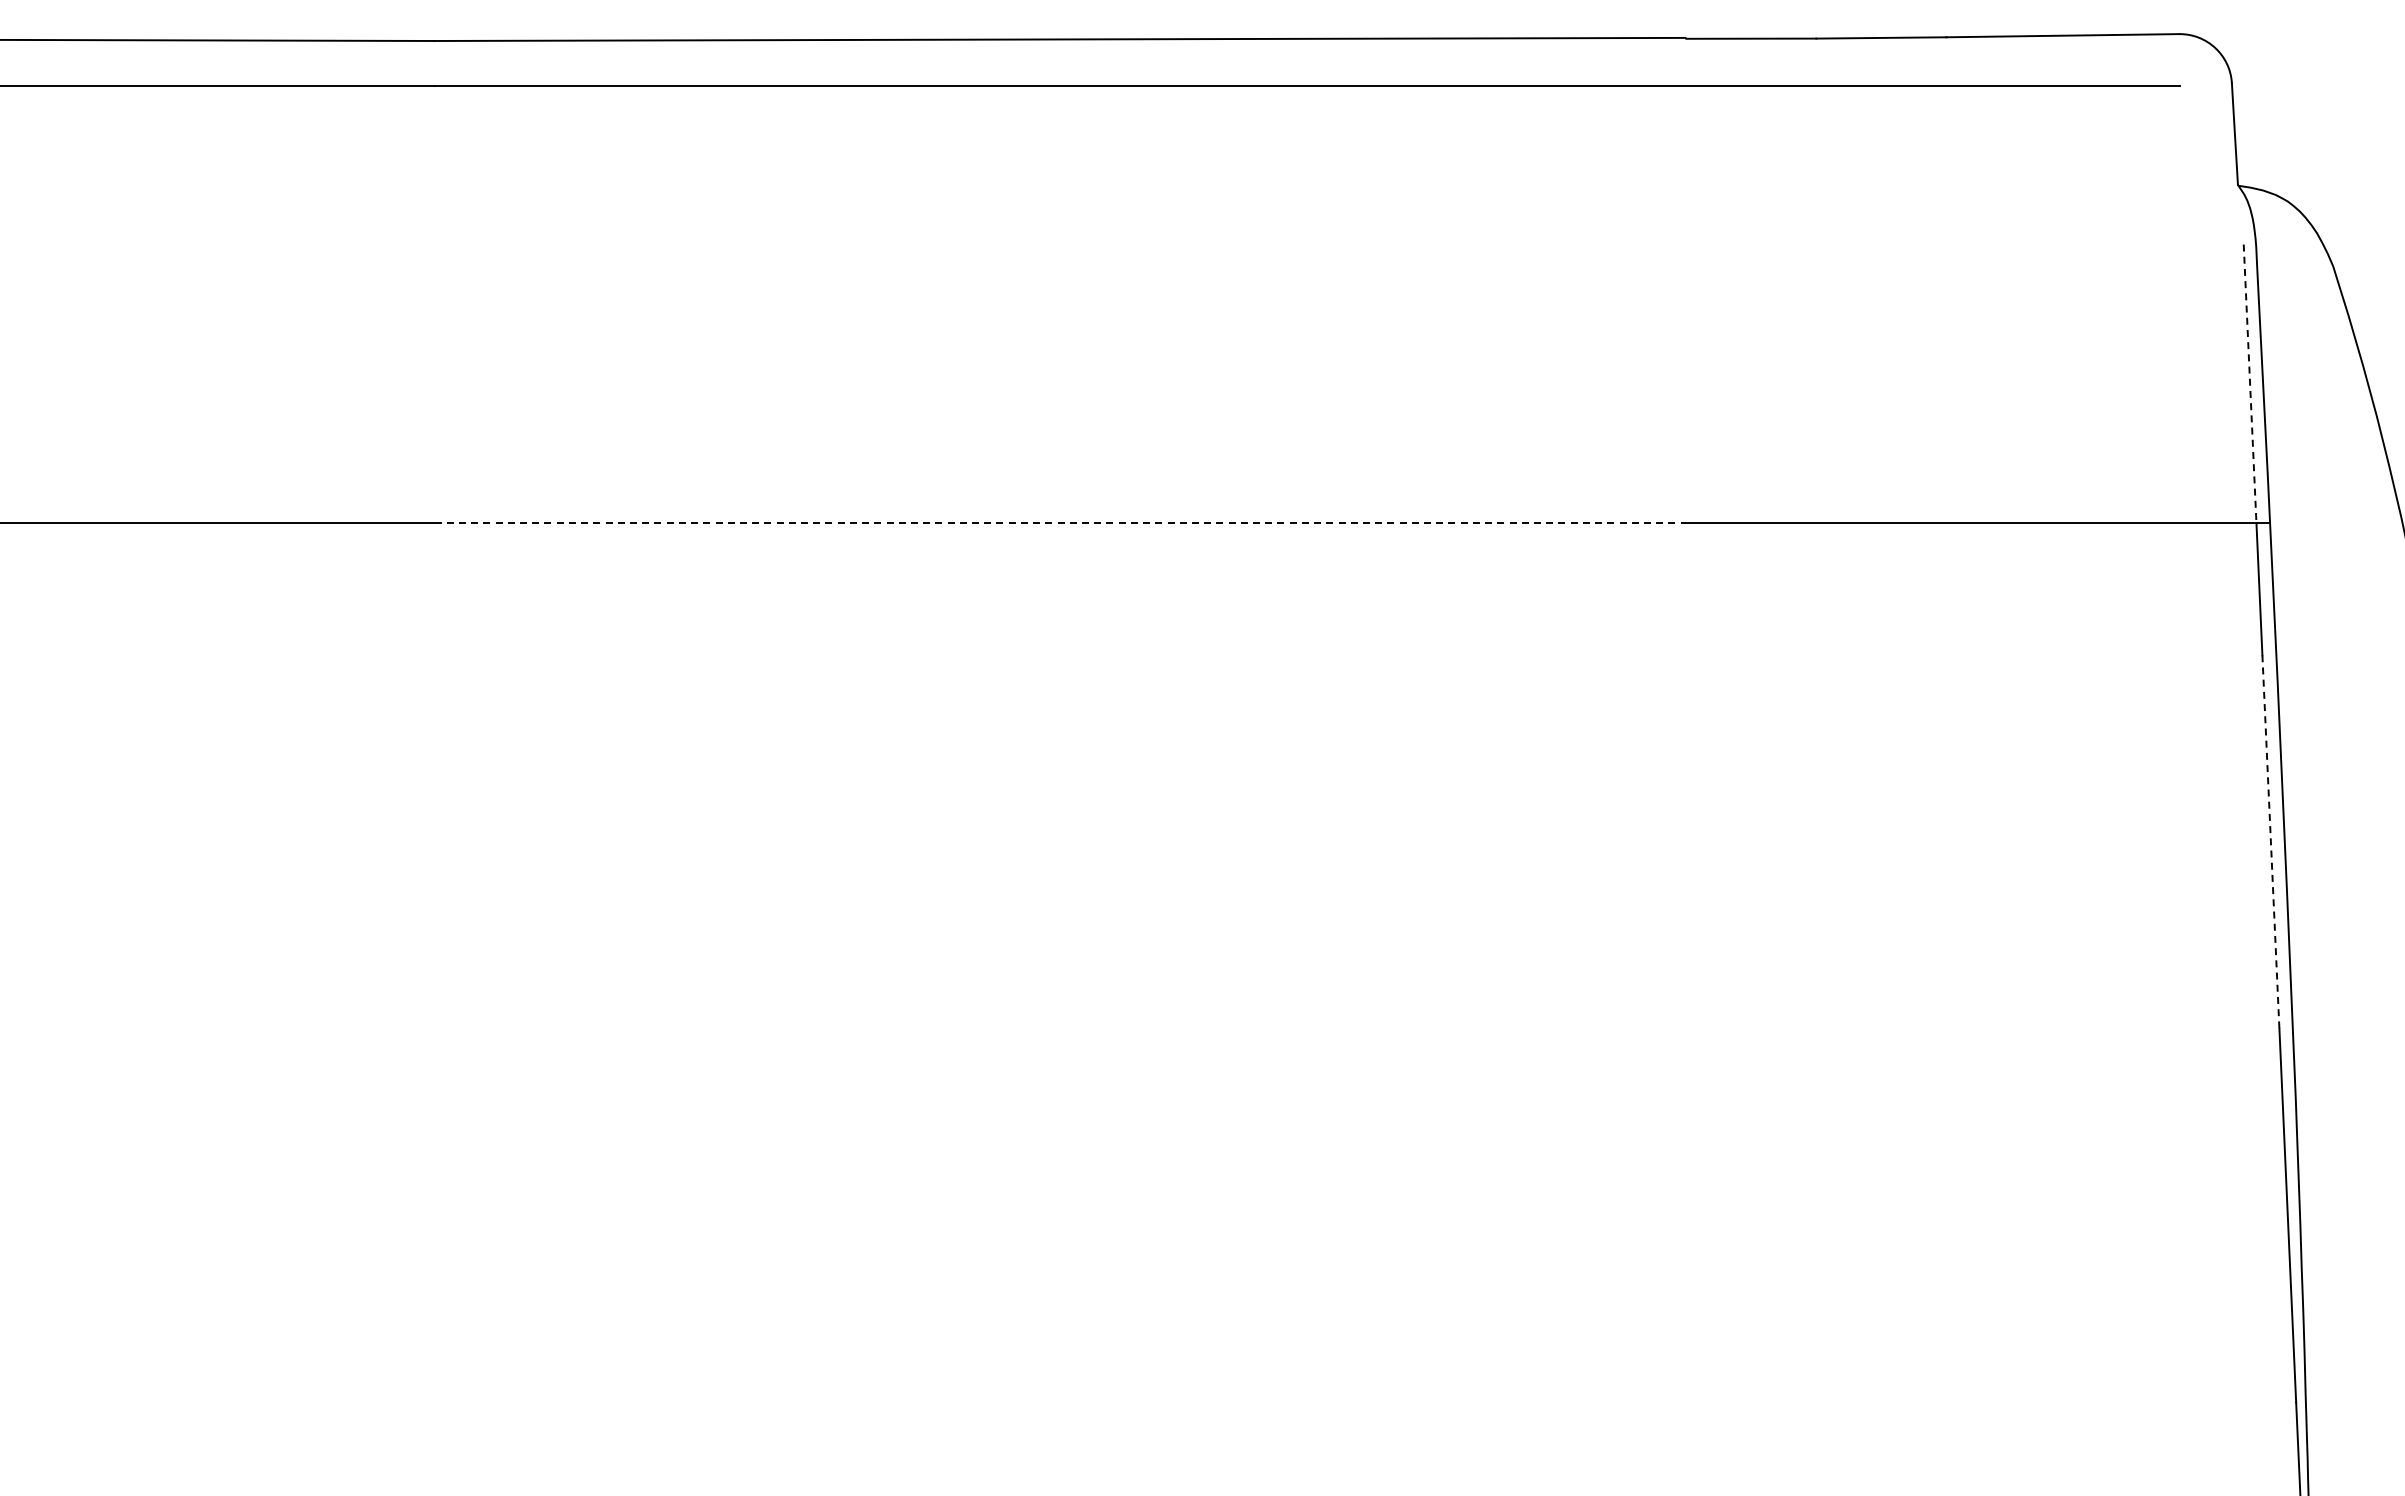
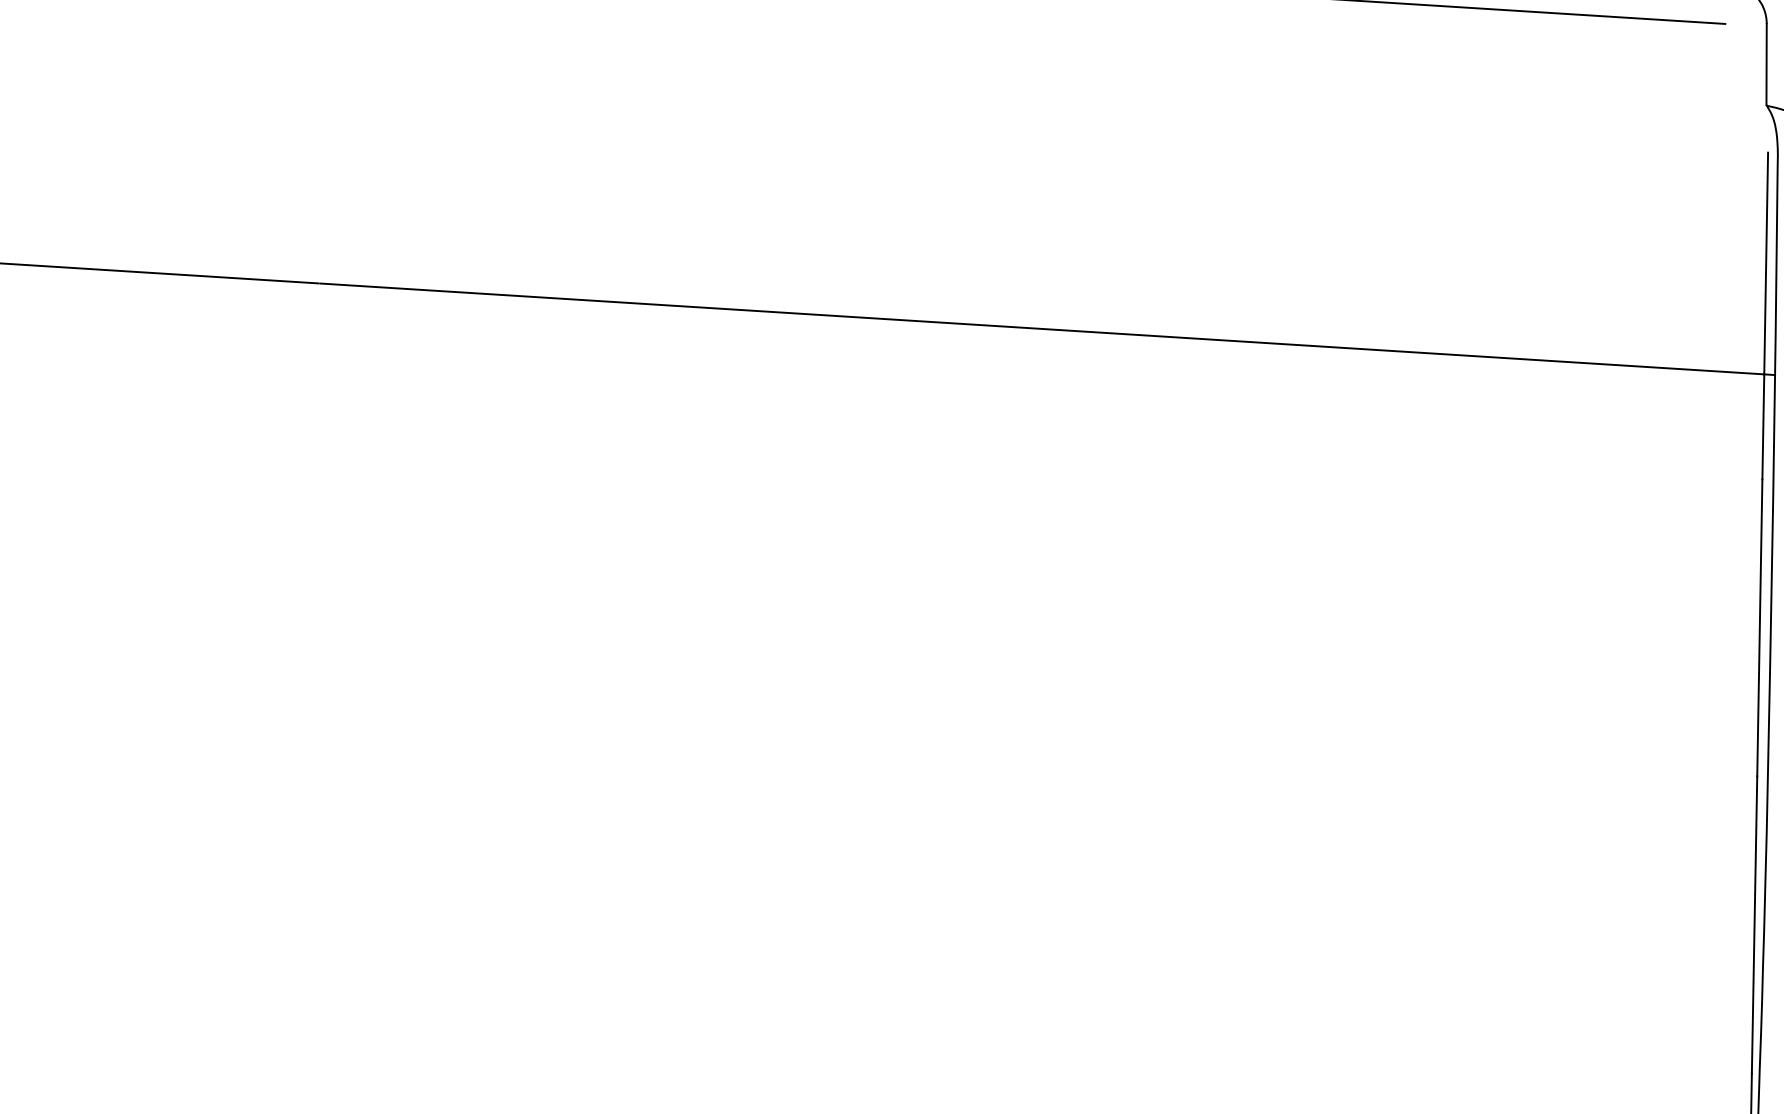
line: (2250, 383) -> (1766, 263), dashed -> solid
line: (1060, 523) -> (815, 314), dashed -> solid
line: (2270, 842) -> (1759, 628), dashed -> solid

